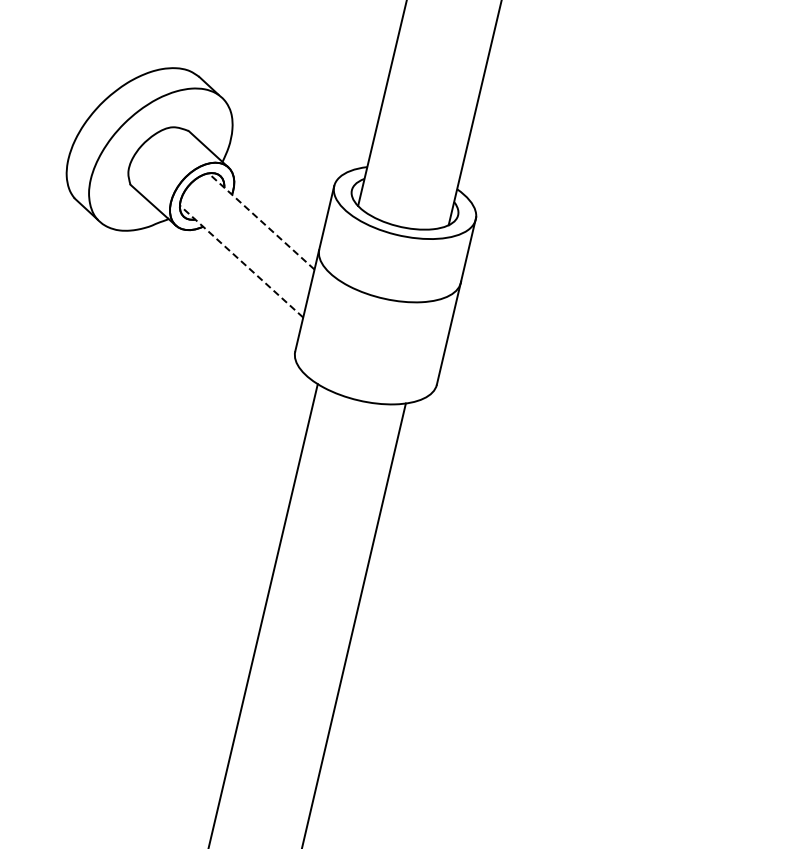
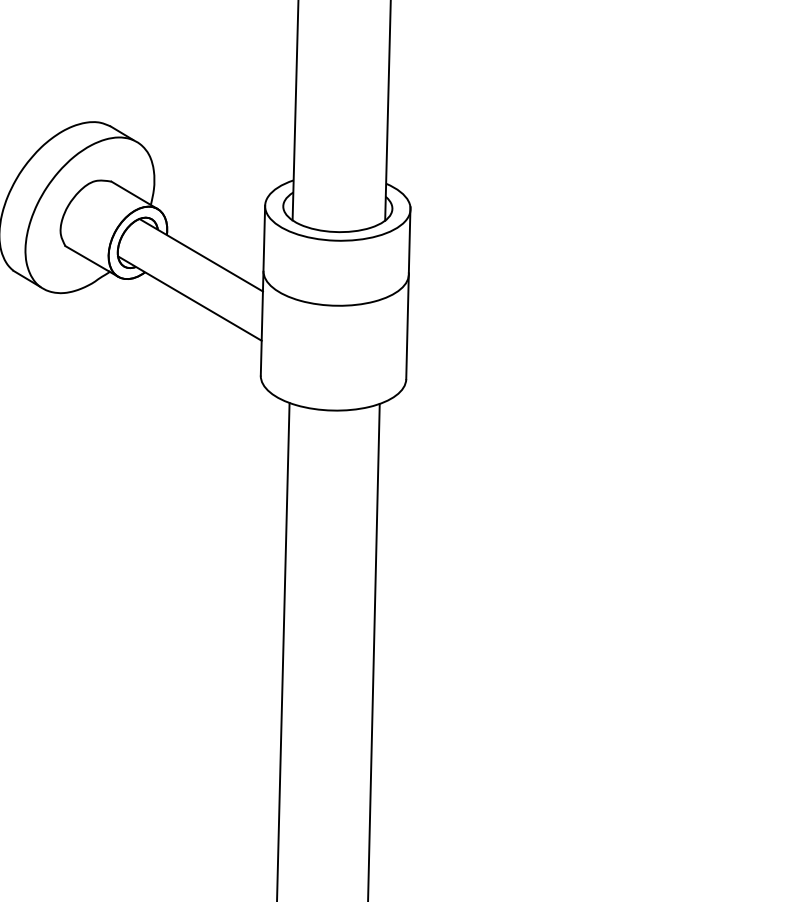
line: (261, 221) -> (201, 255), dashed -> solid
line: (241, 261) -> (189, 298), dashed -> solid

